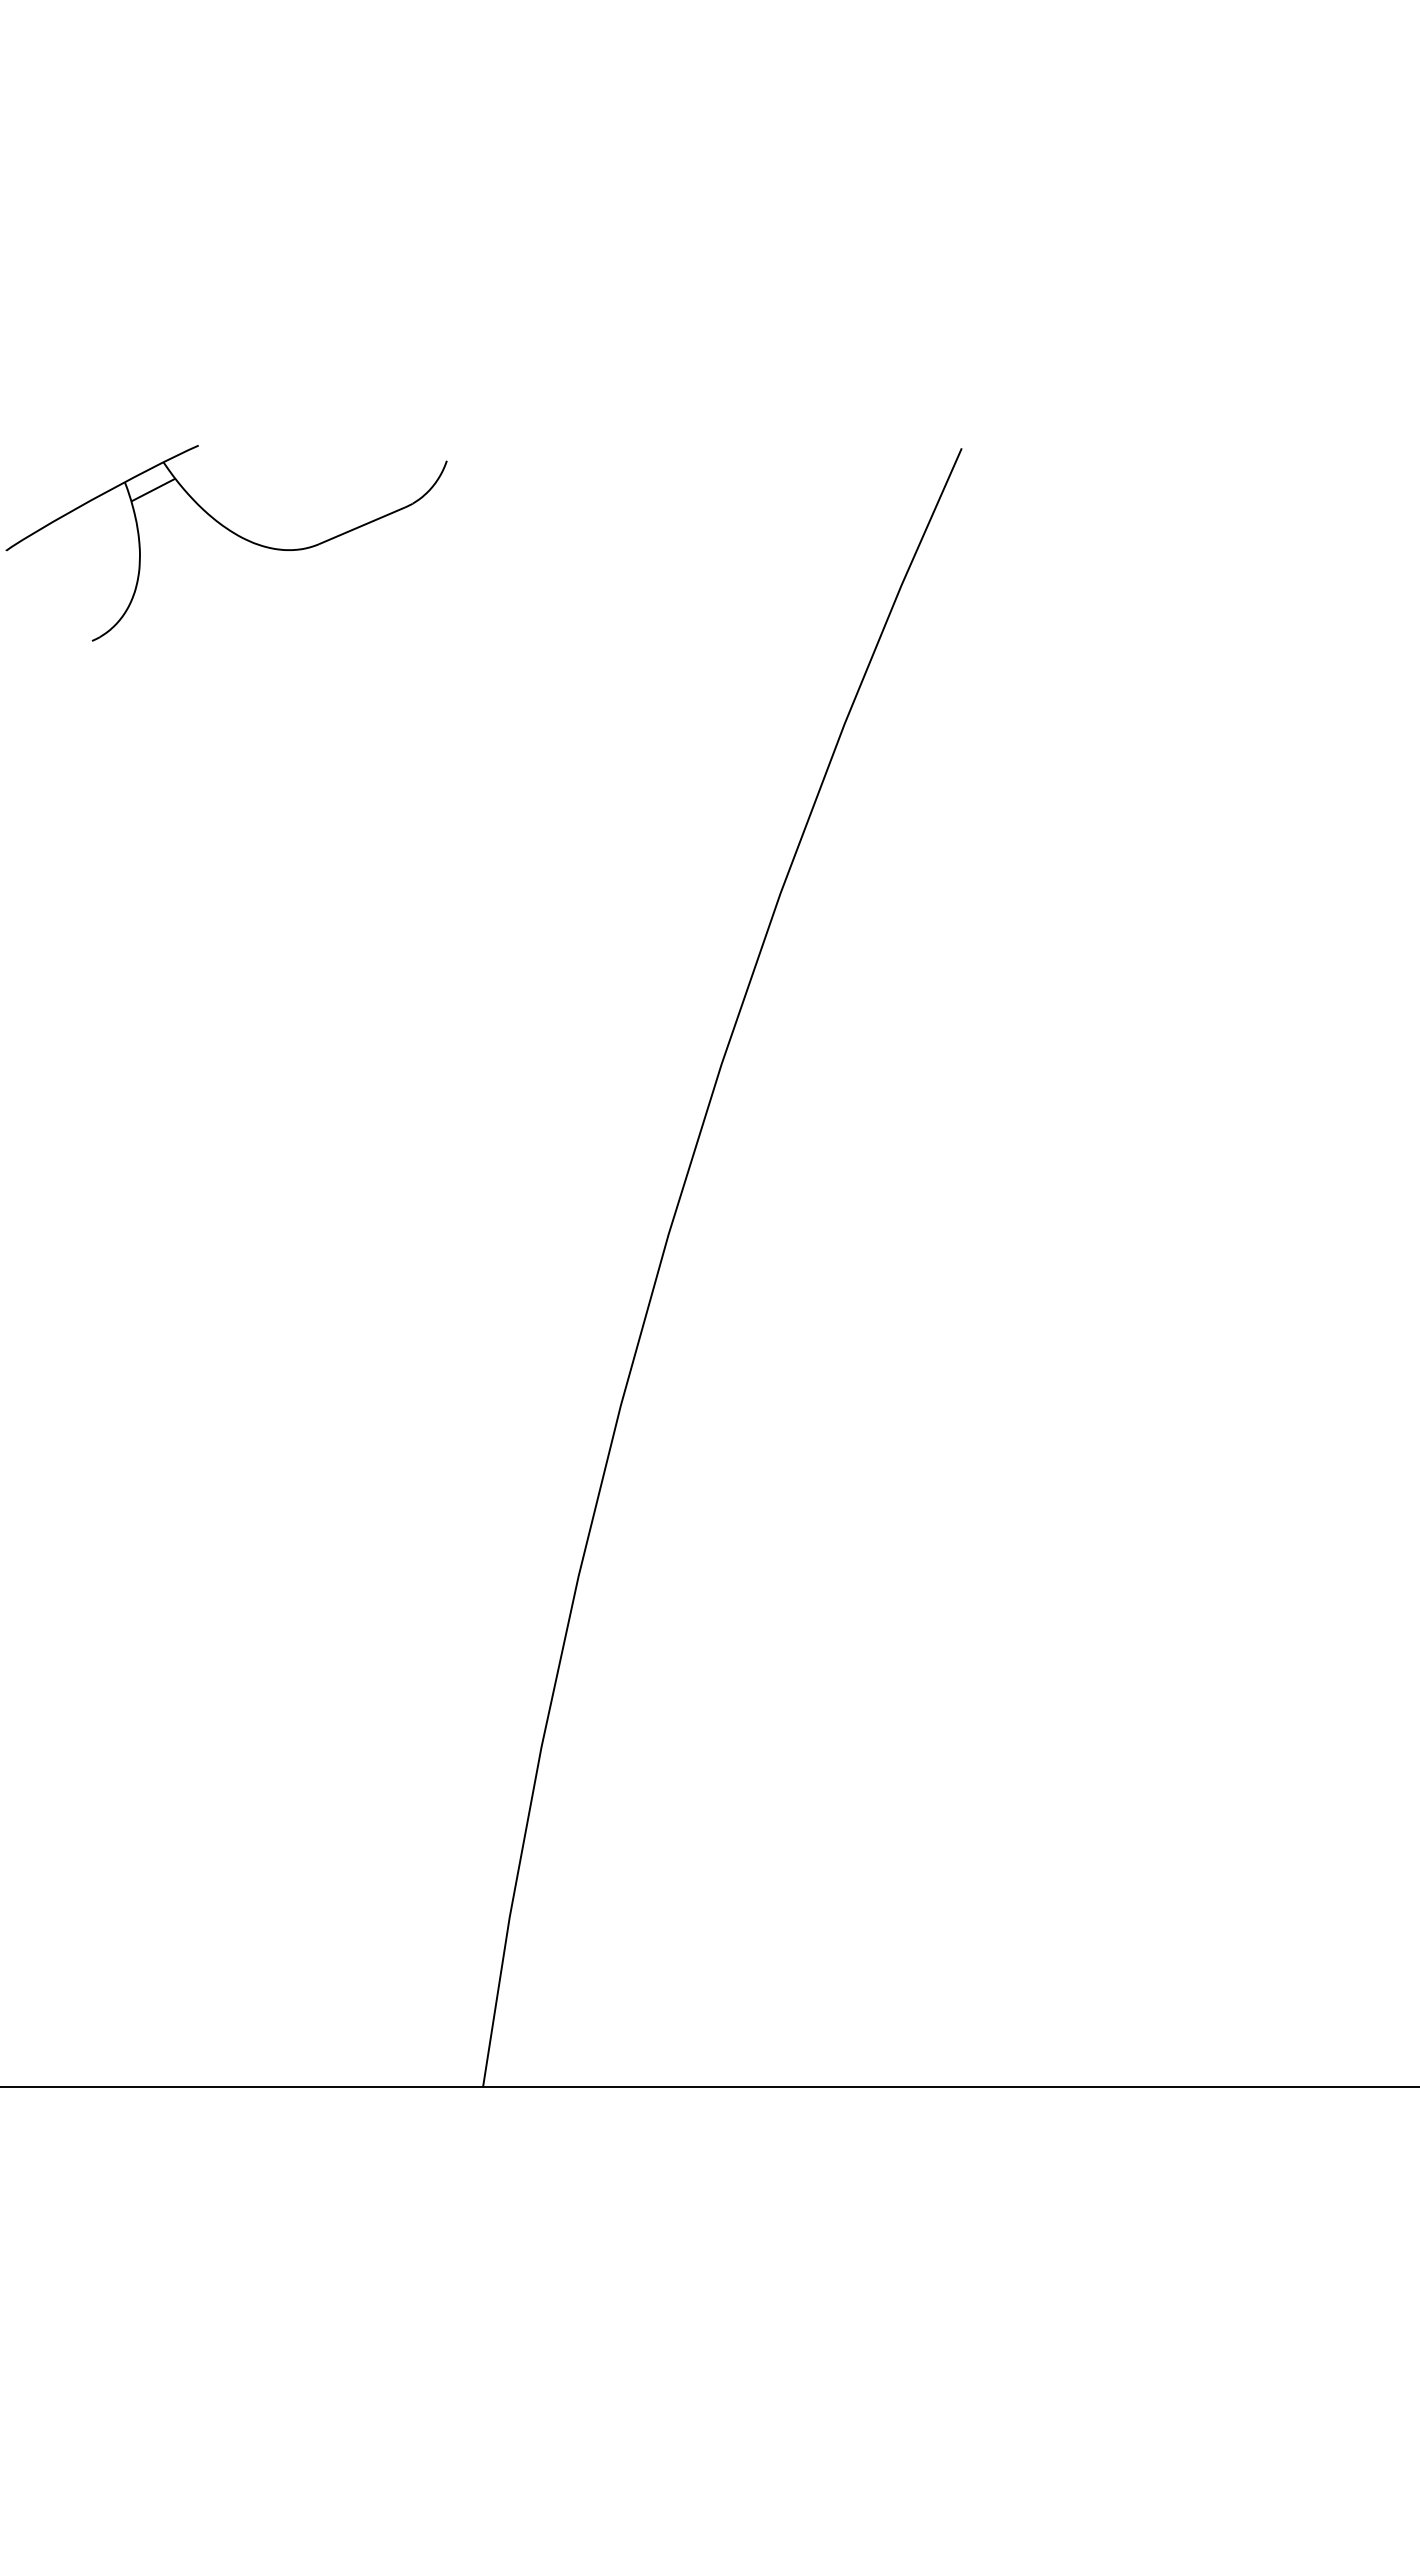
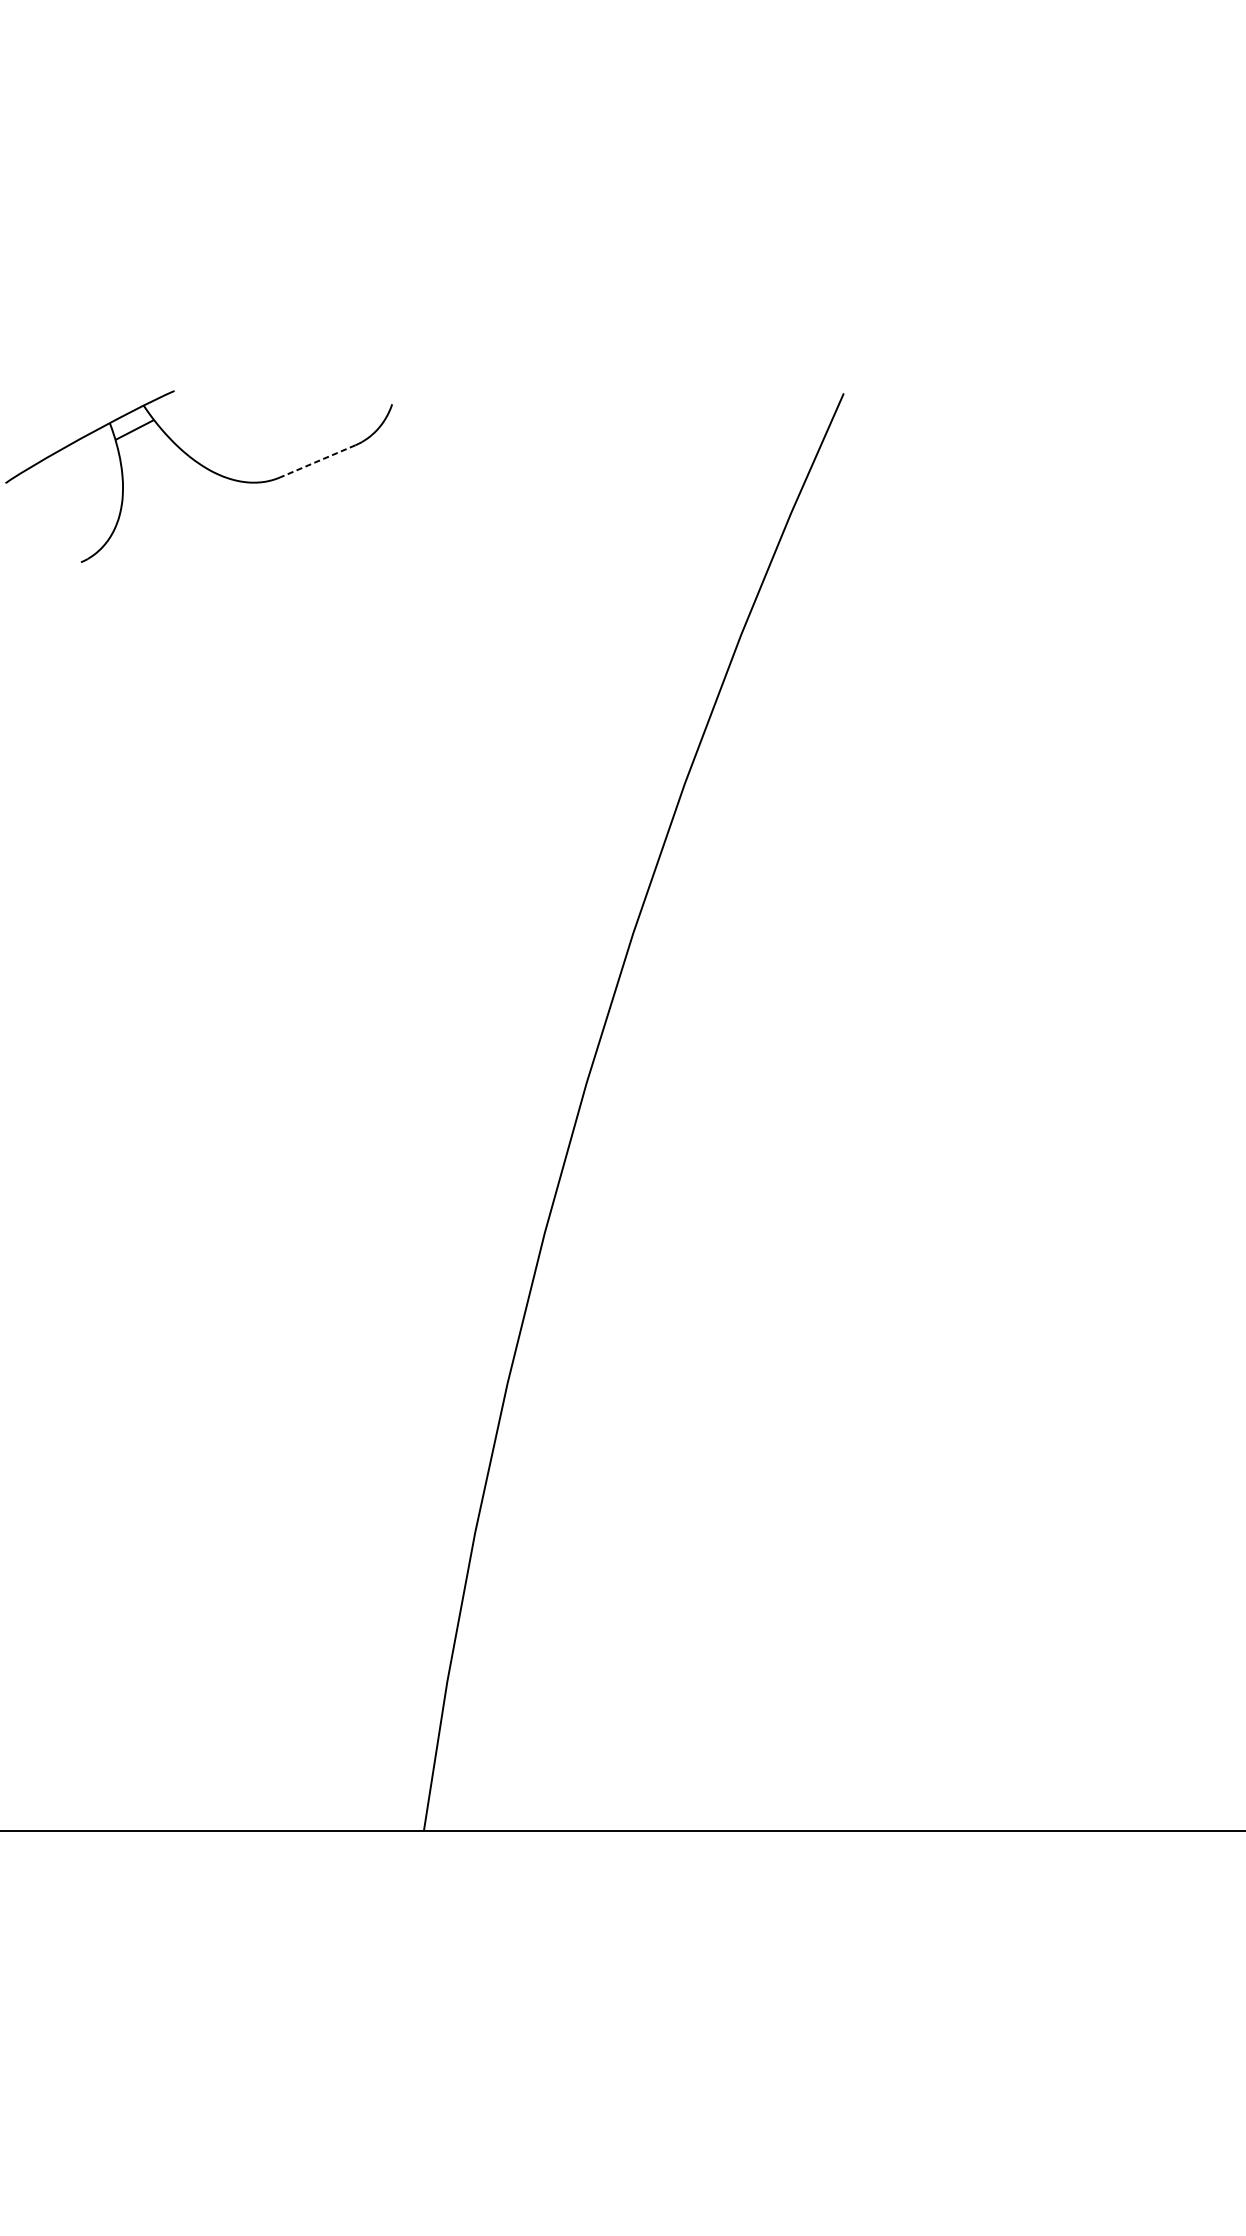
line: (362, 525) -> (318, 461), solid -> dashed

